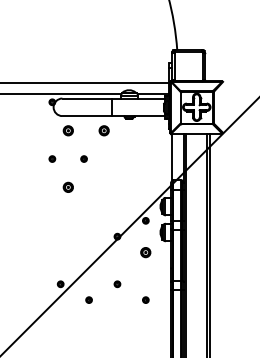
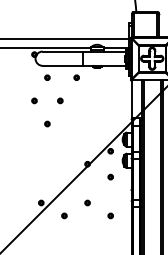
part: (67, 130) -> (46, 77), size x0.62
part: (103, 130) -> (76, 77), size x0.62
part: (67, 187) -> (46, 124), size x0.62
part: (145, 252) -> (110, 177), size x0.62

